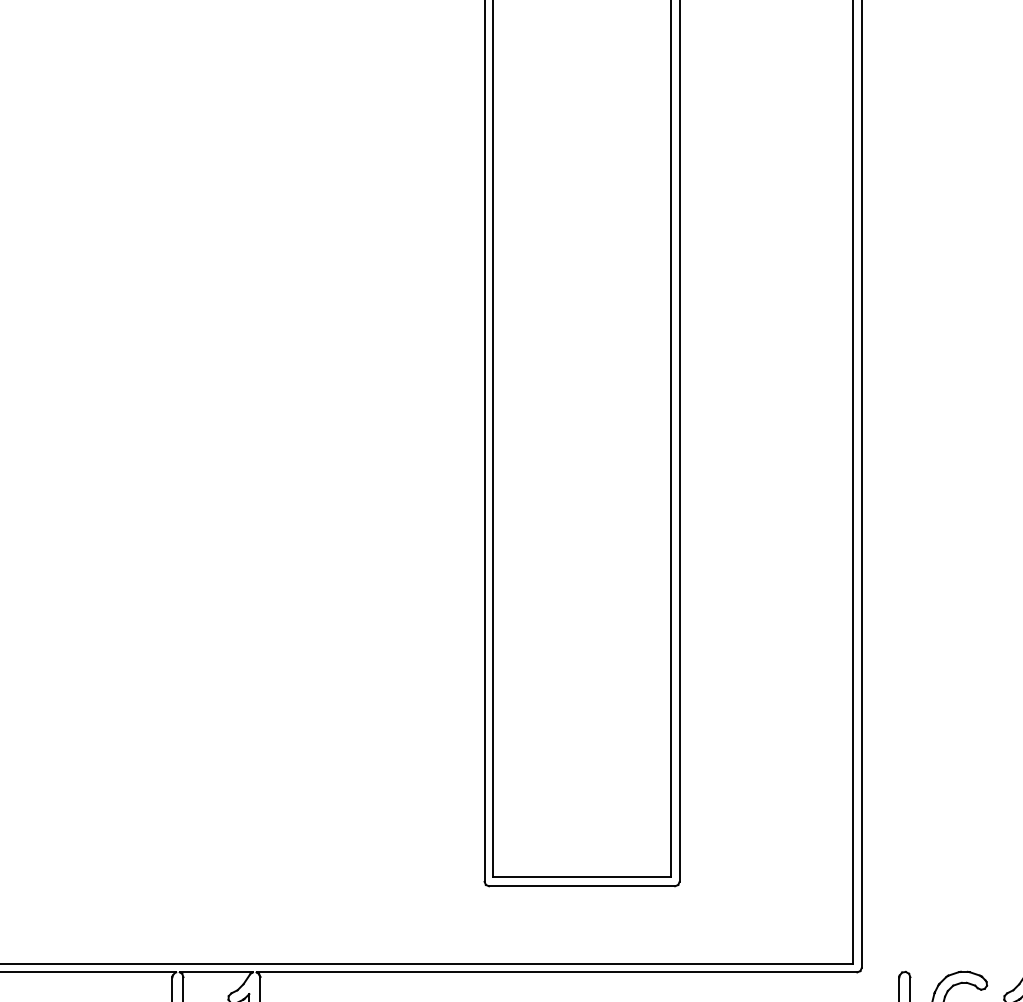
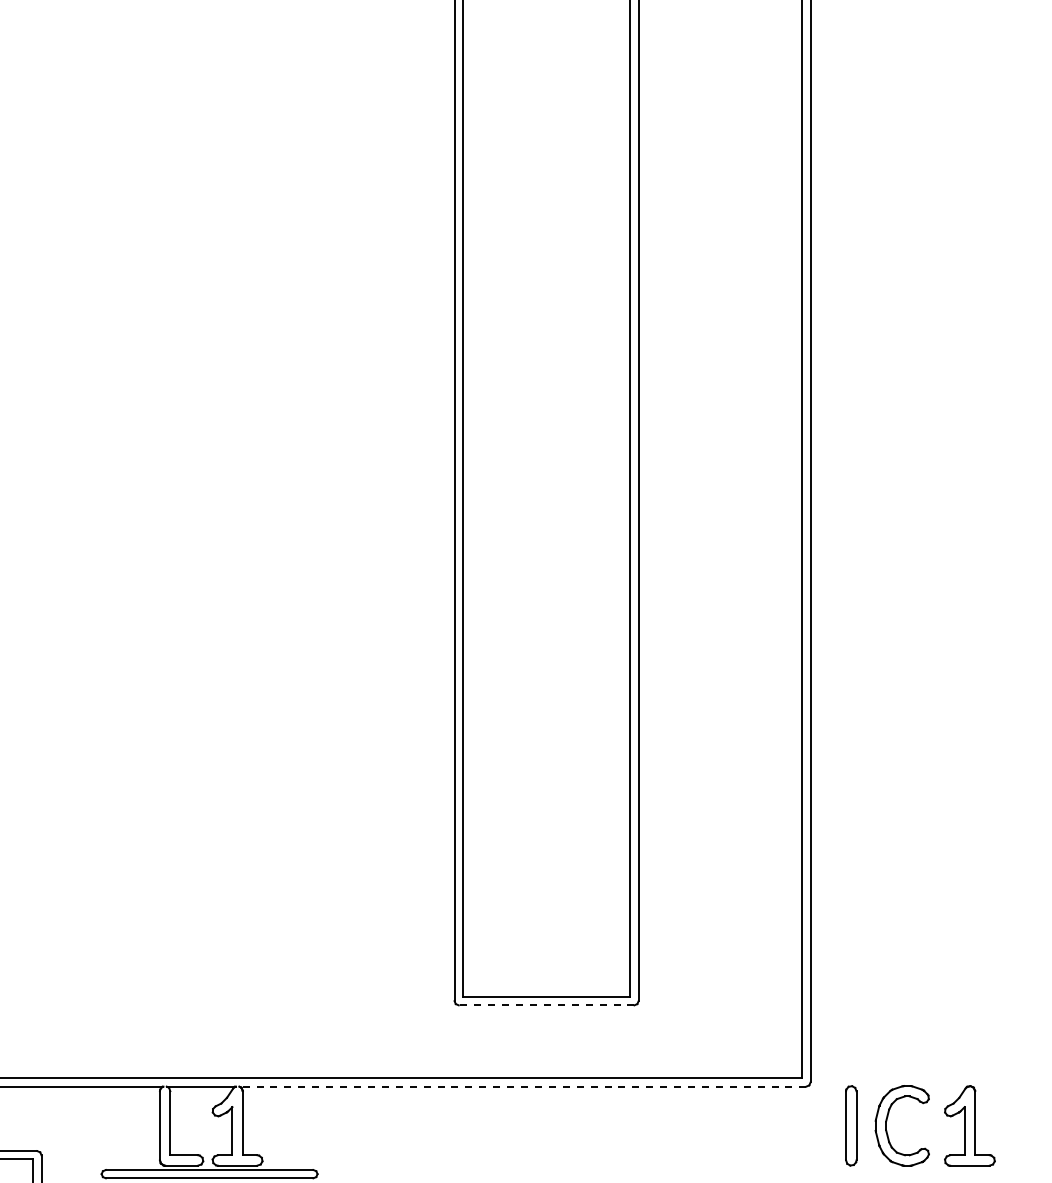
line: (582, 886) -> (546, 1005), solid -> dashed
line: (556, 972) -> (522, 1086), solid -> dashed

